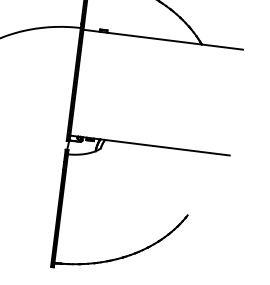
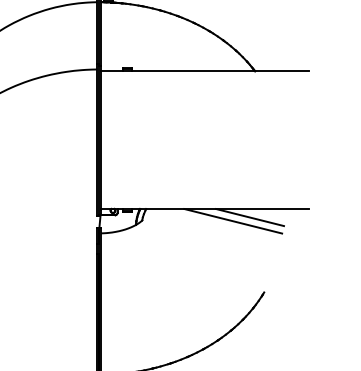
line: (184, 156) -> (250, 217), added
line: (170, 157) -> (233, 221), added

